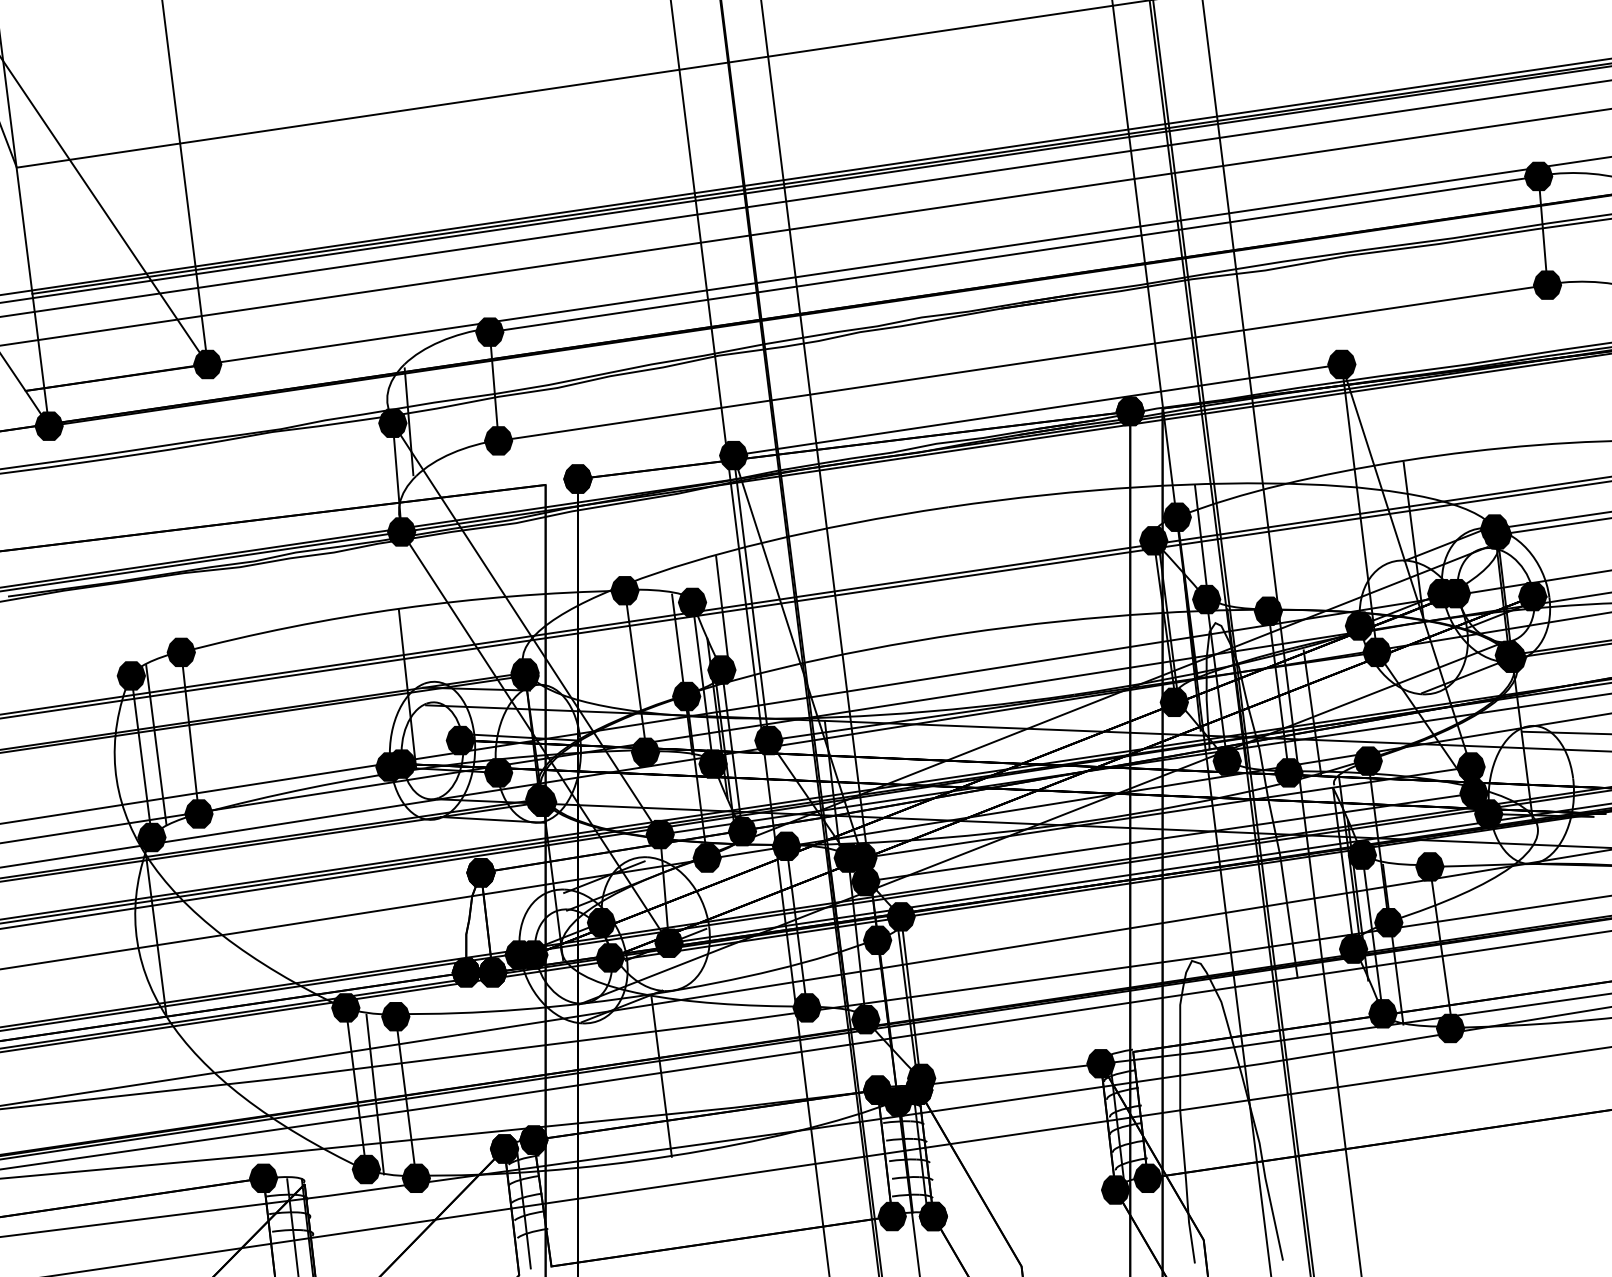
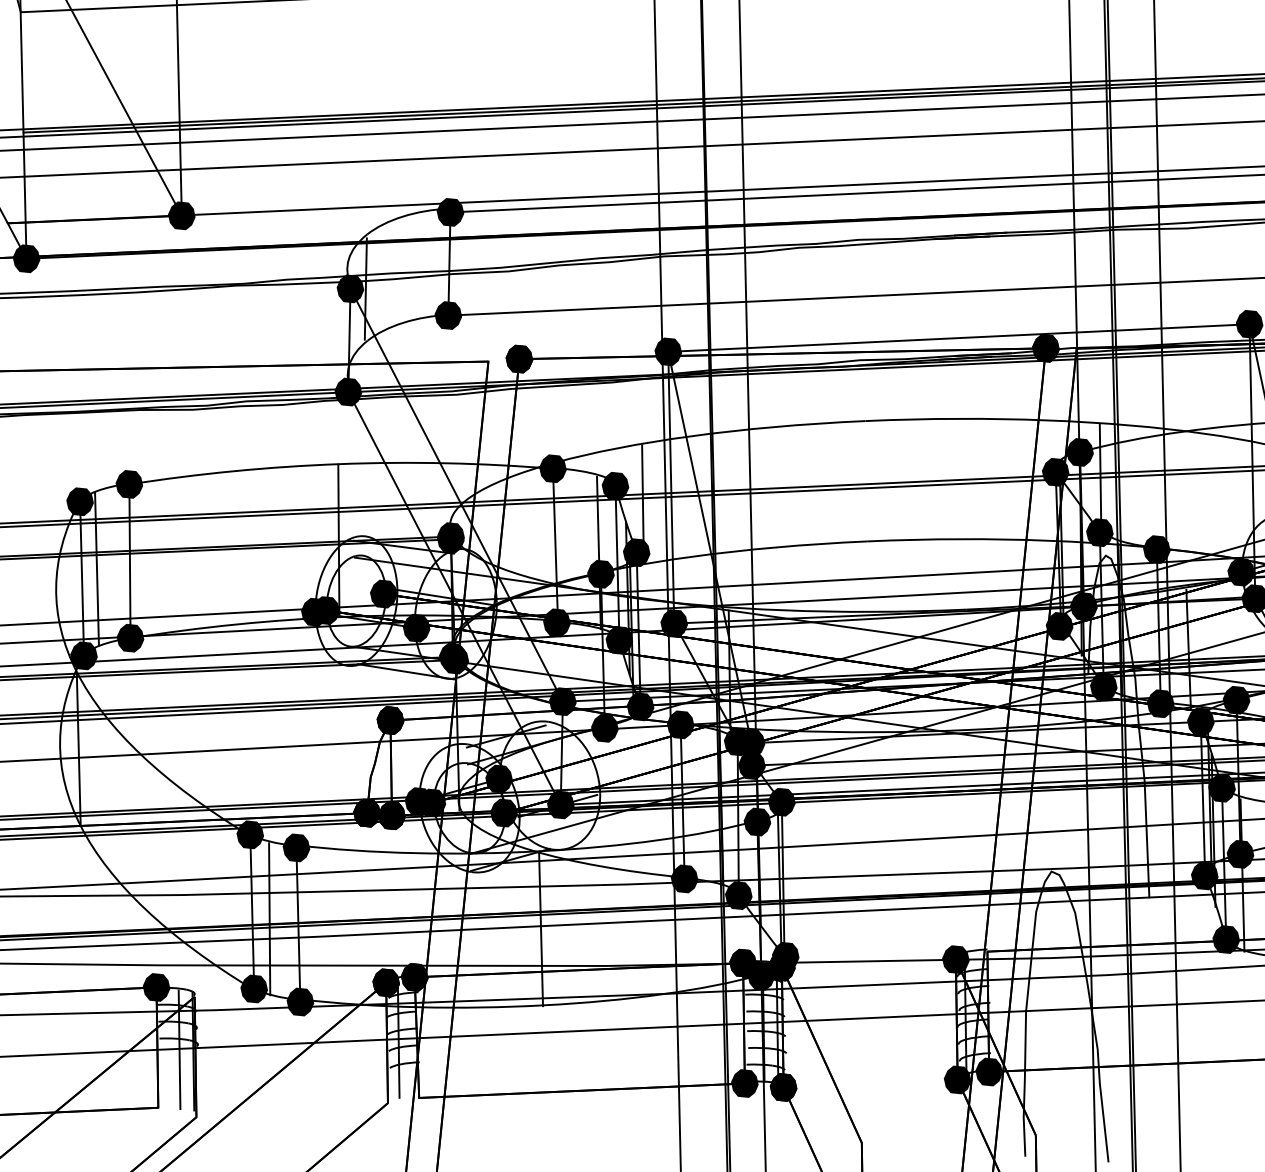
fill: (1197, 678) -> (1083, 606), added
fill: (1332, 787) -> (1200, 721), added

